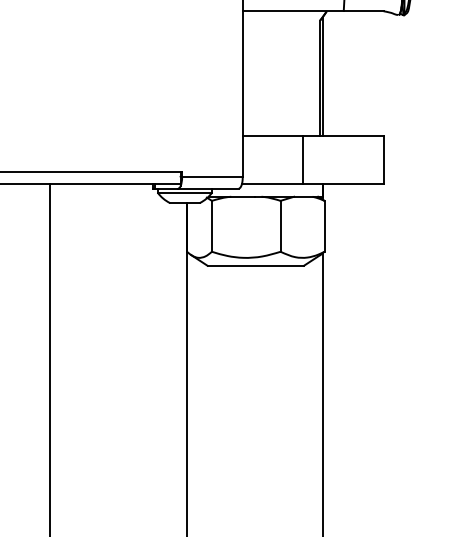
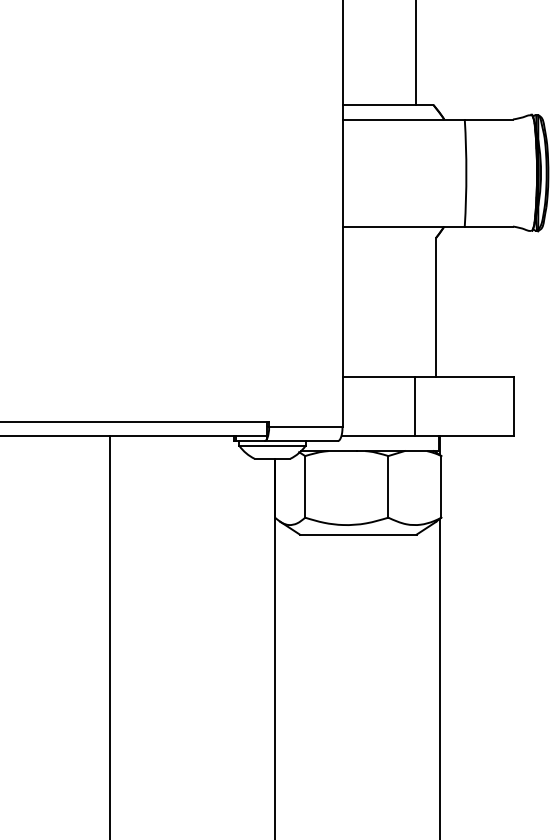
line: (322, 76) -> (439, 305), removed

